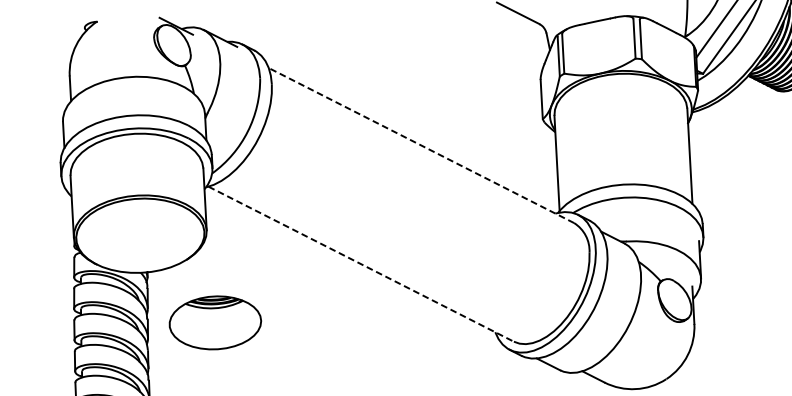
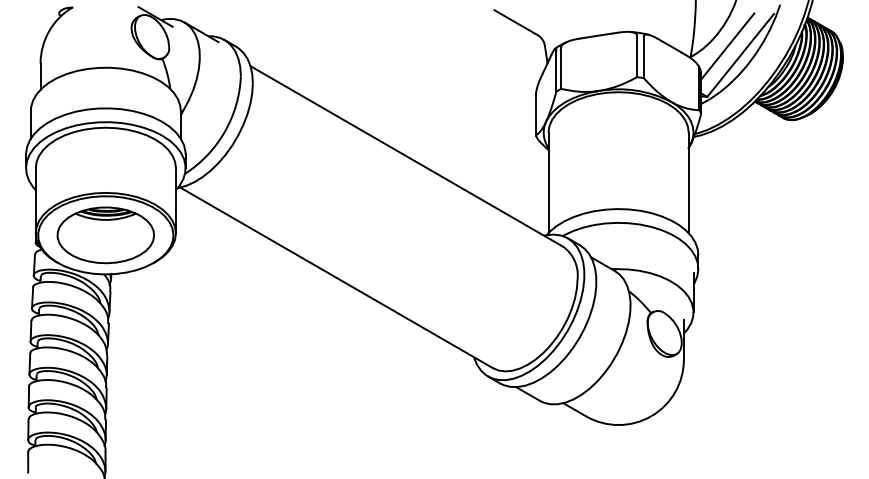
line: (421, 145) -> (406, 156), dashed -> solid
line: (362, 264) -> (337, 278), dashed -> solid
part: (215, 323) -> (105, 235), moved

